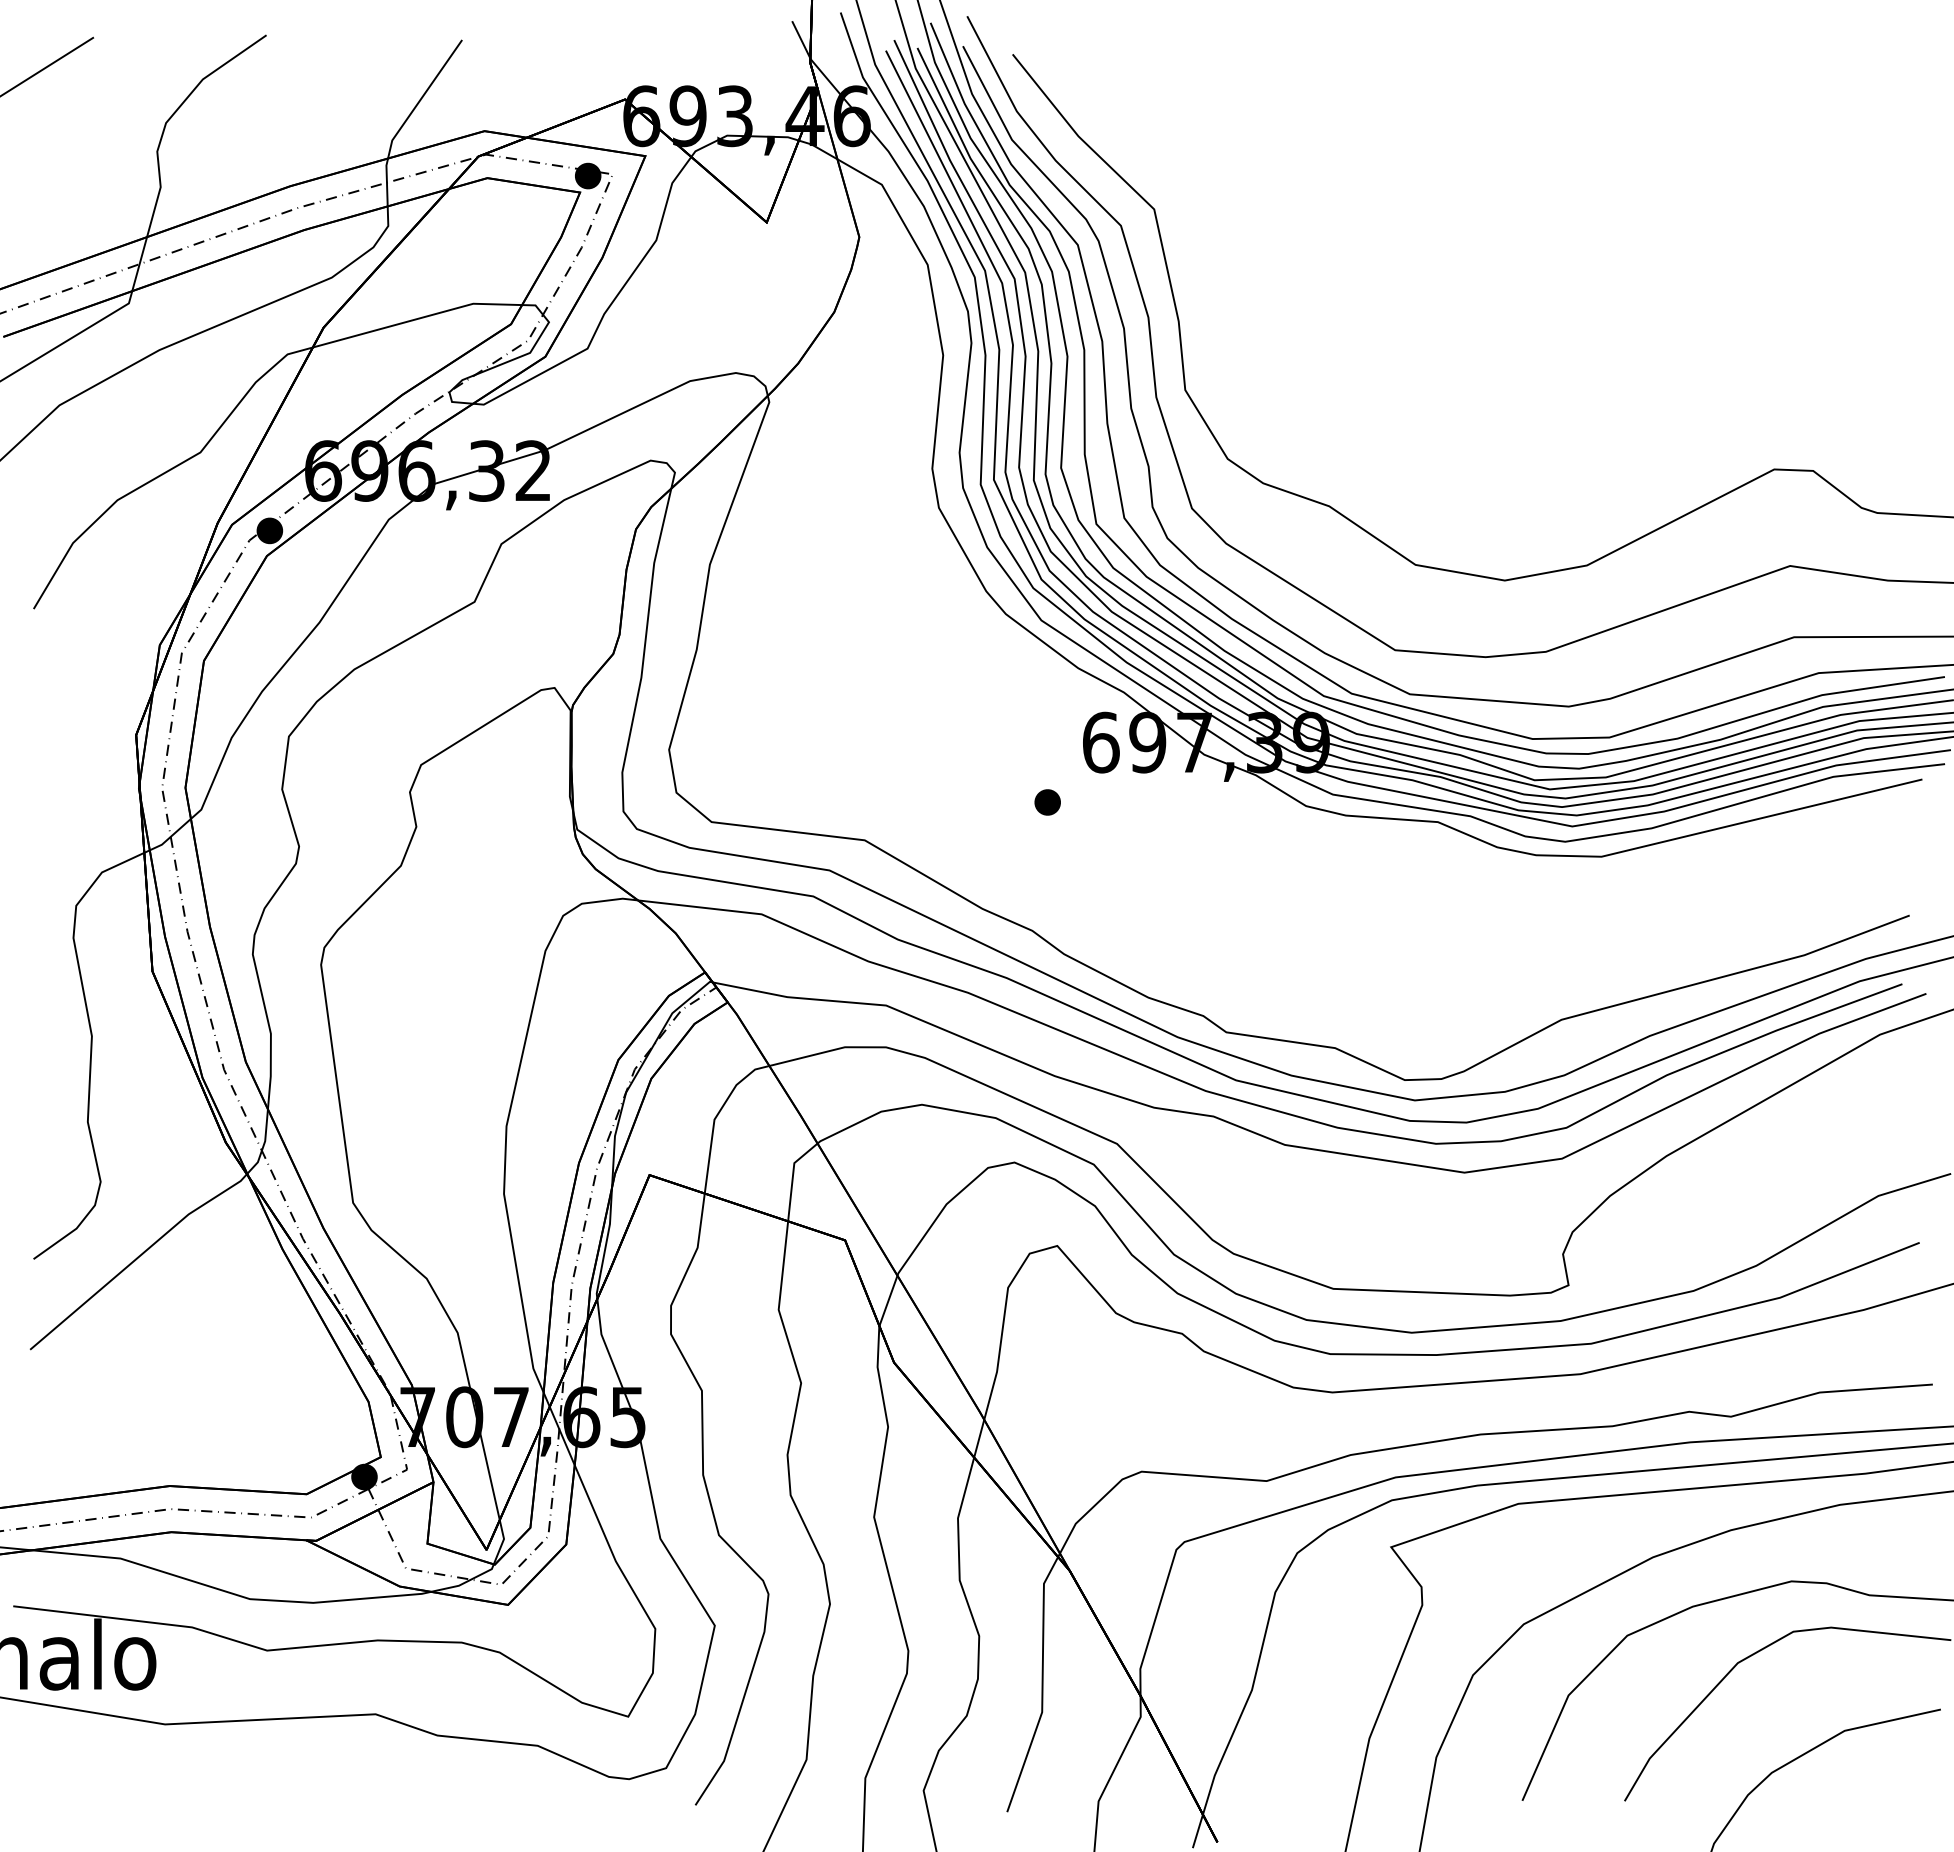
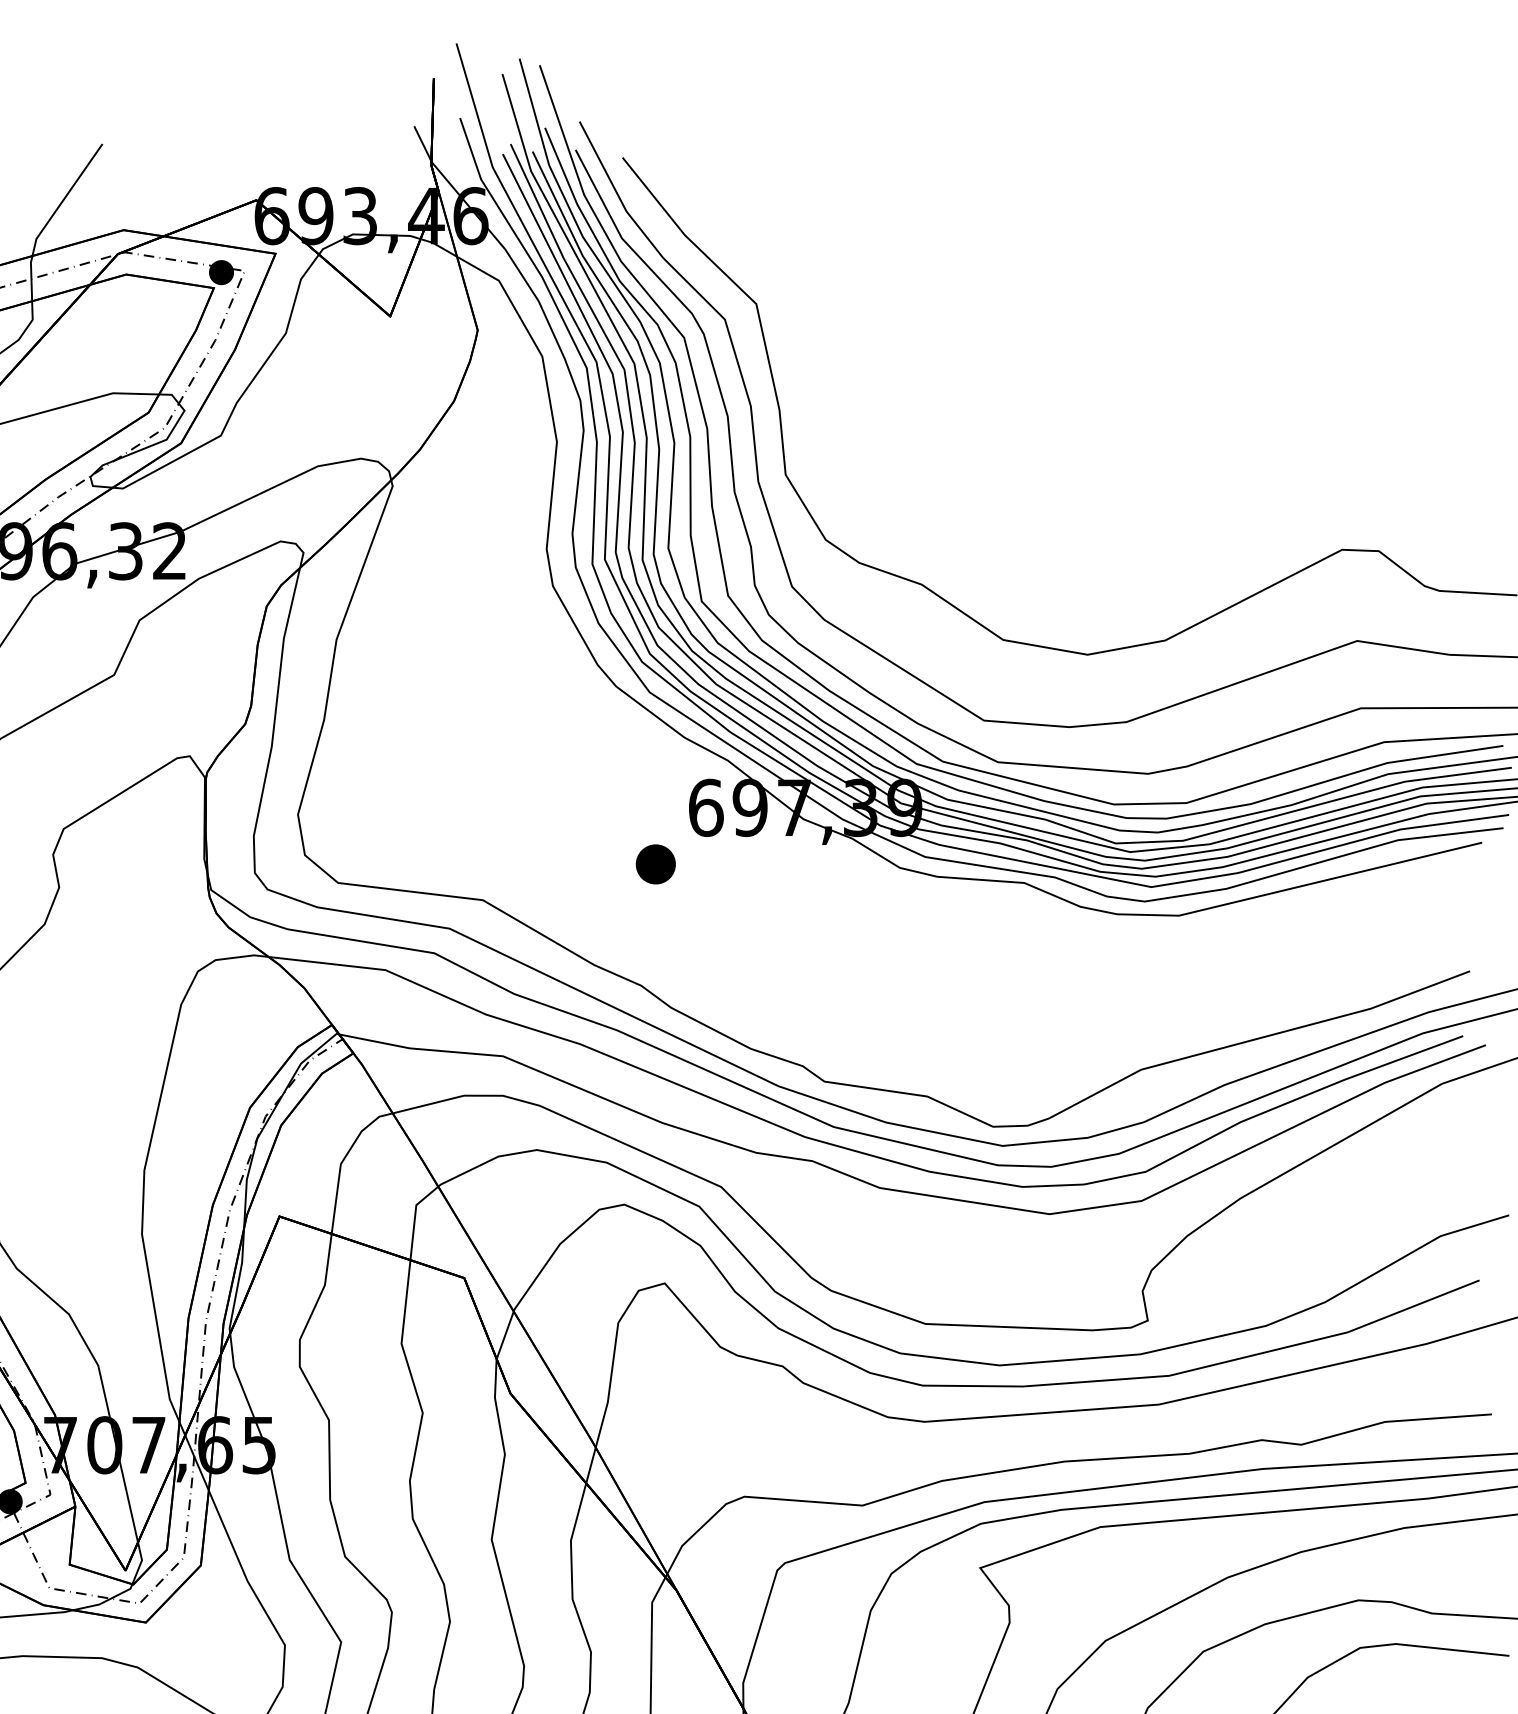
part: (1047, 802) -> (655, 864), size x1.6

